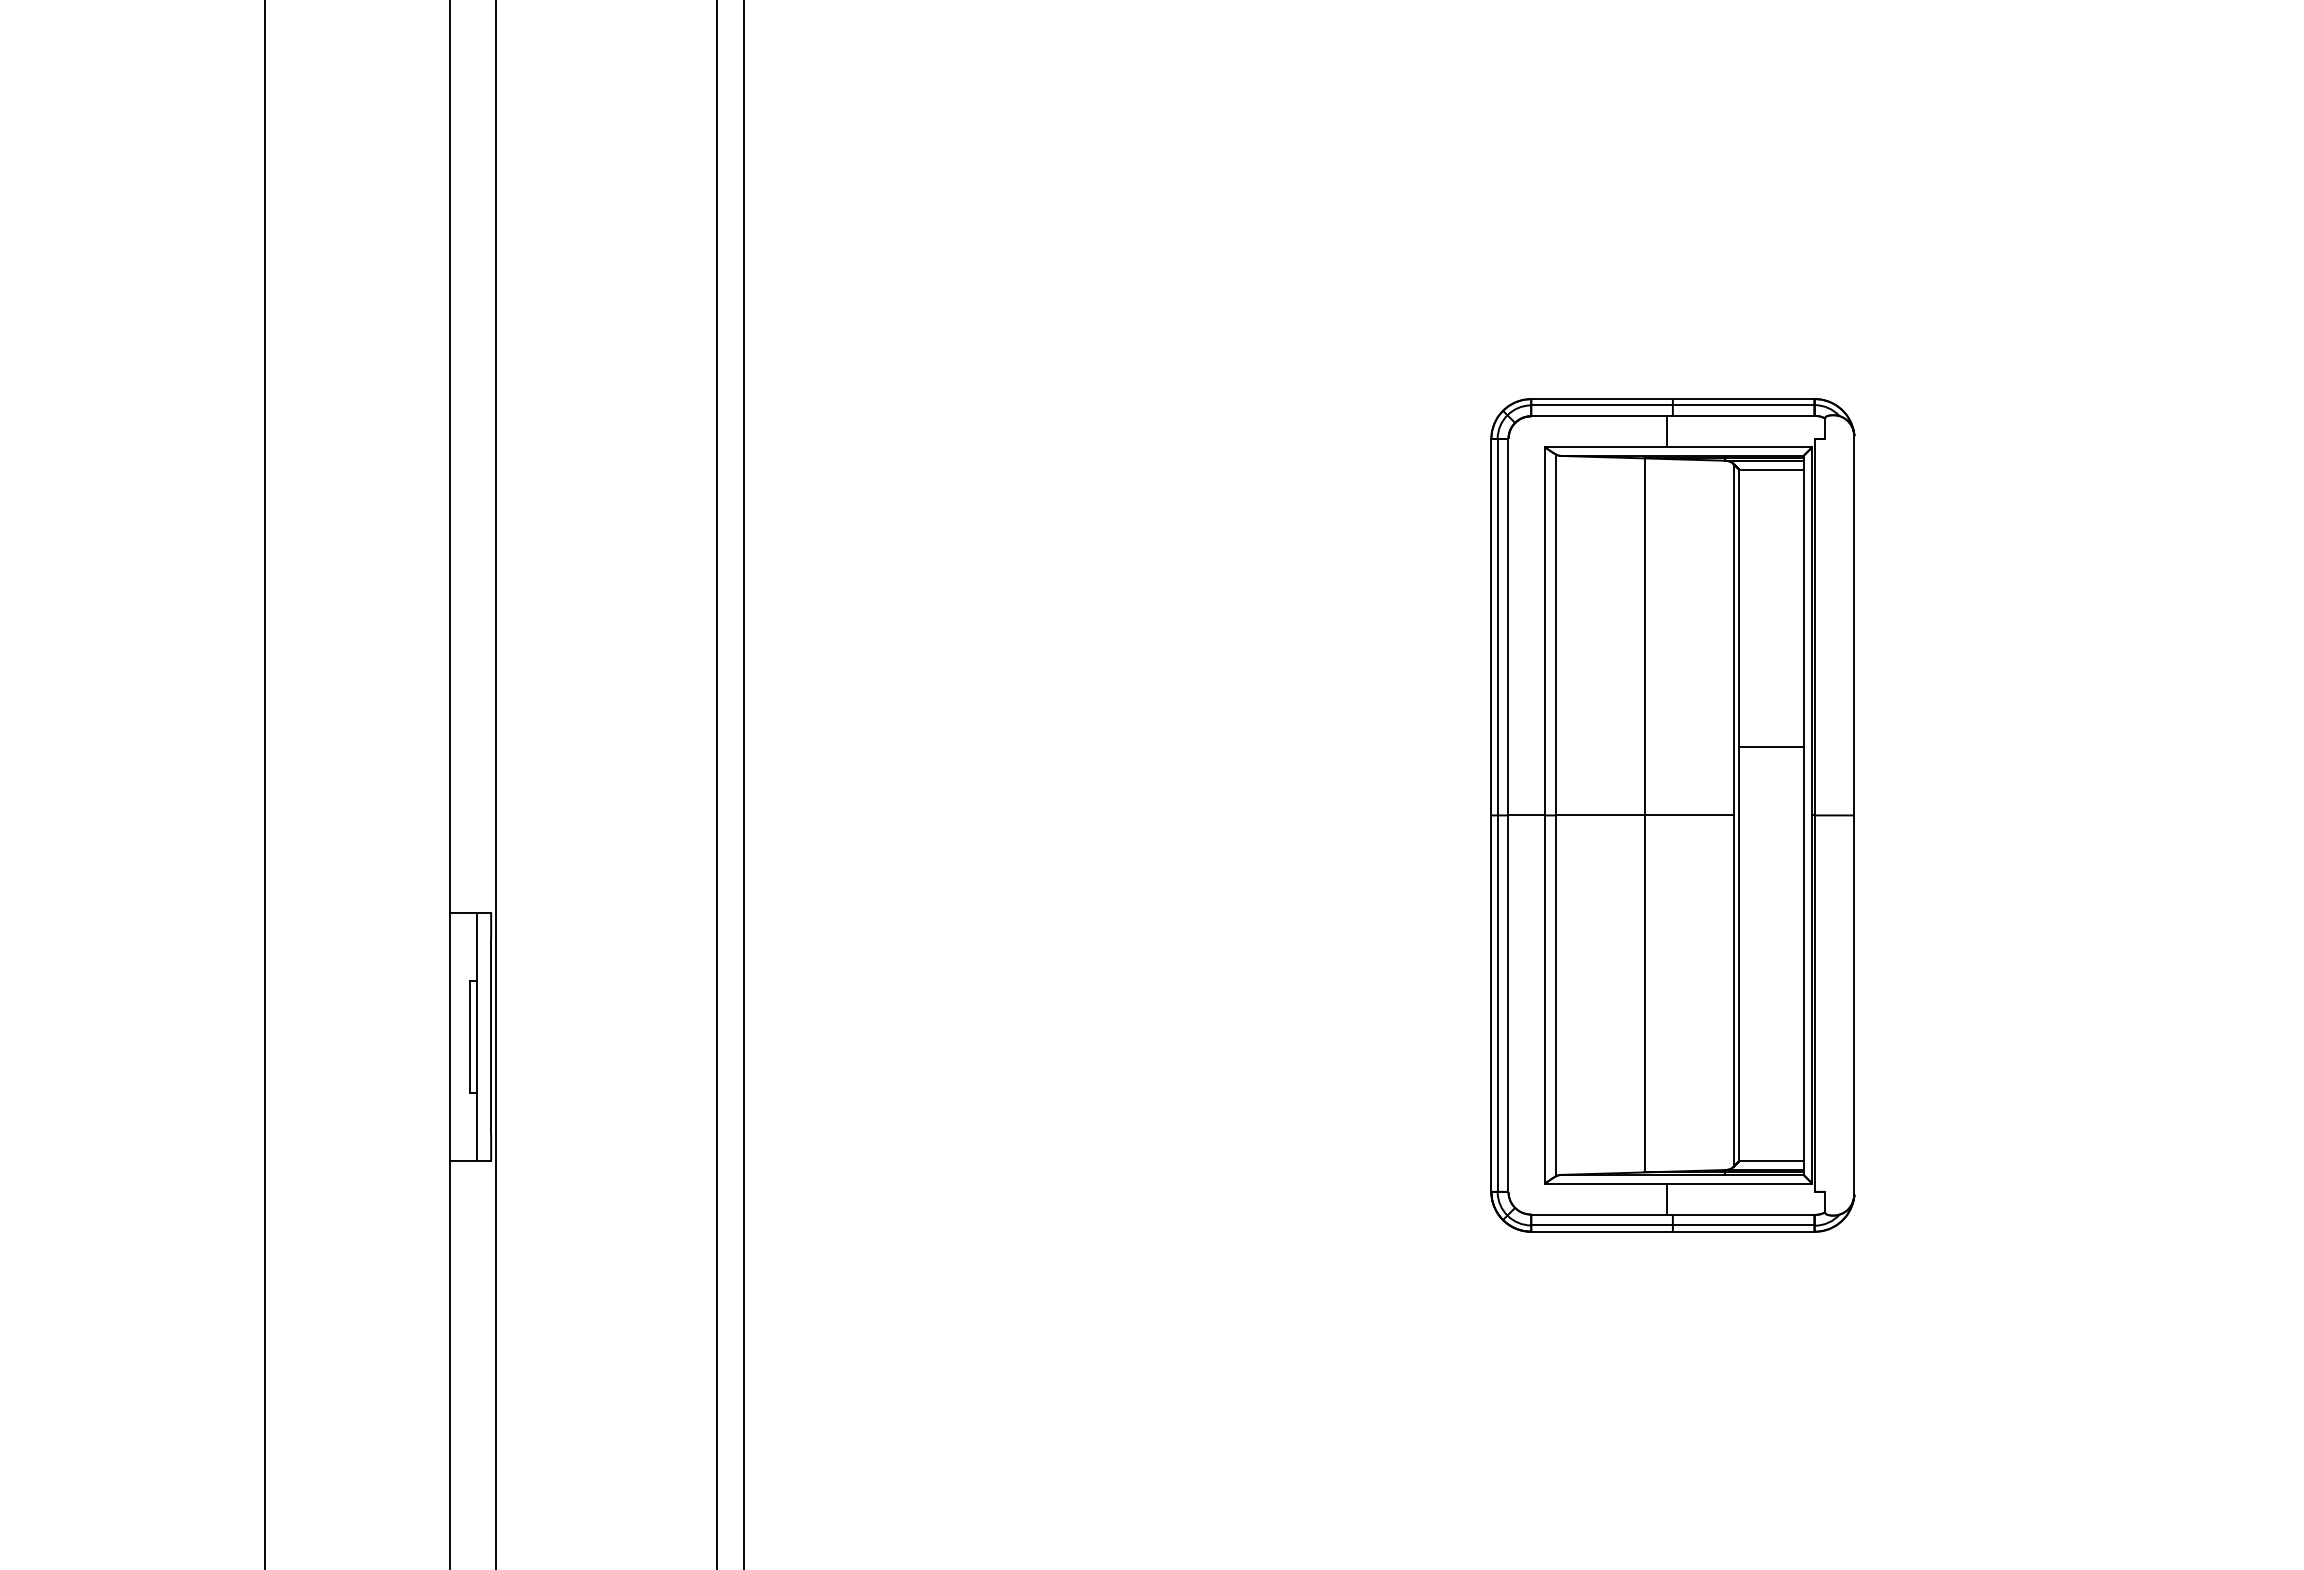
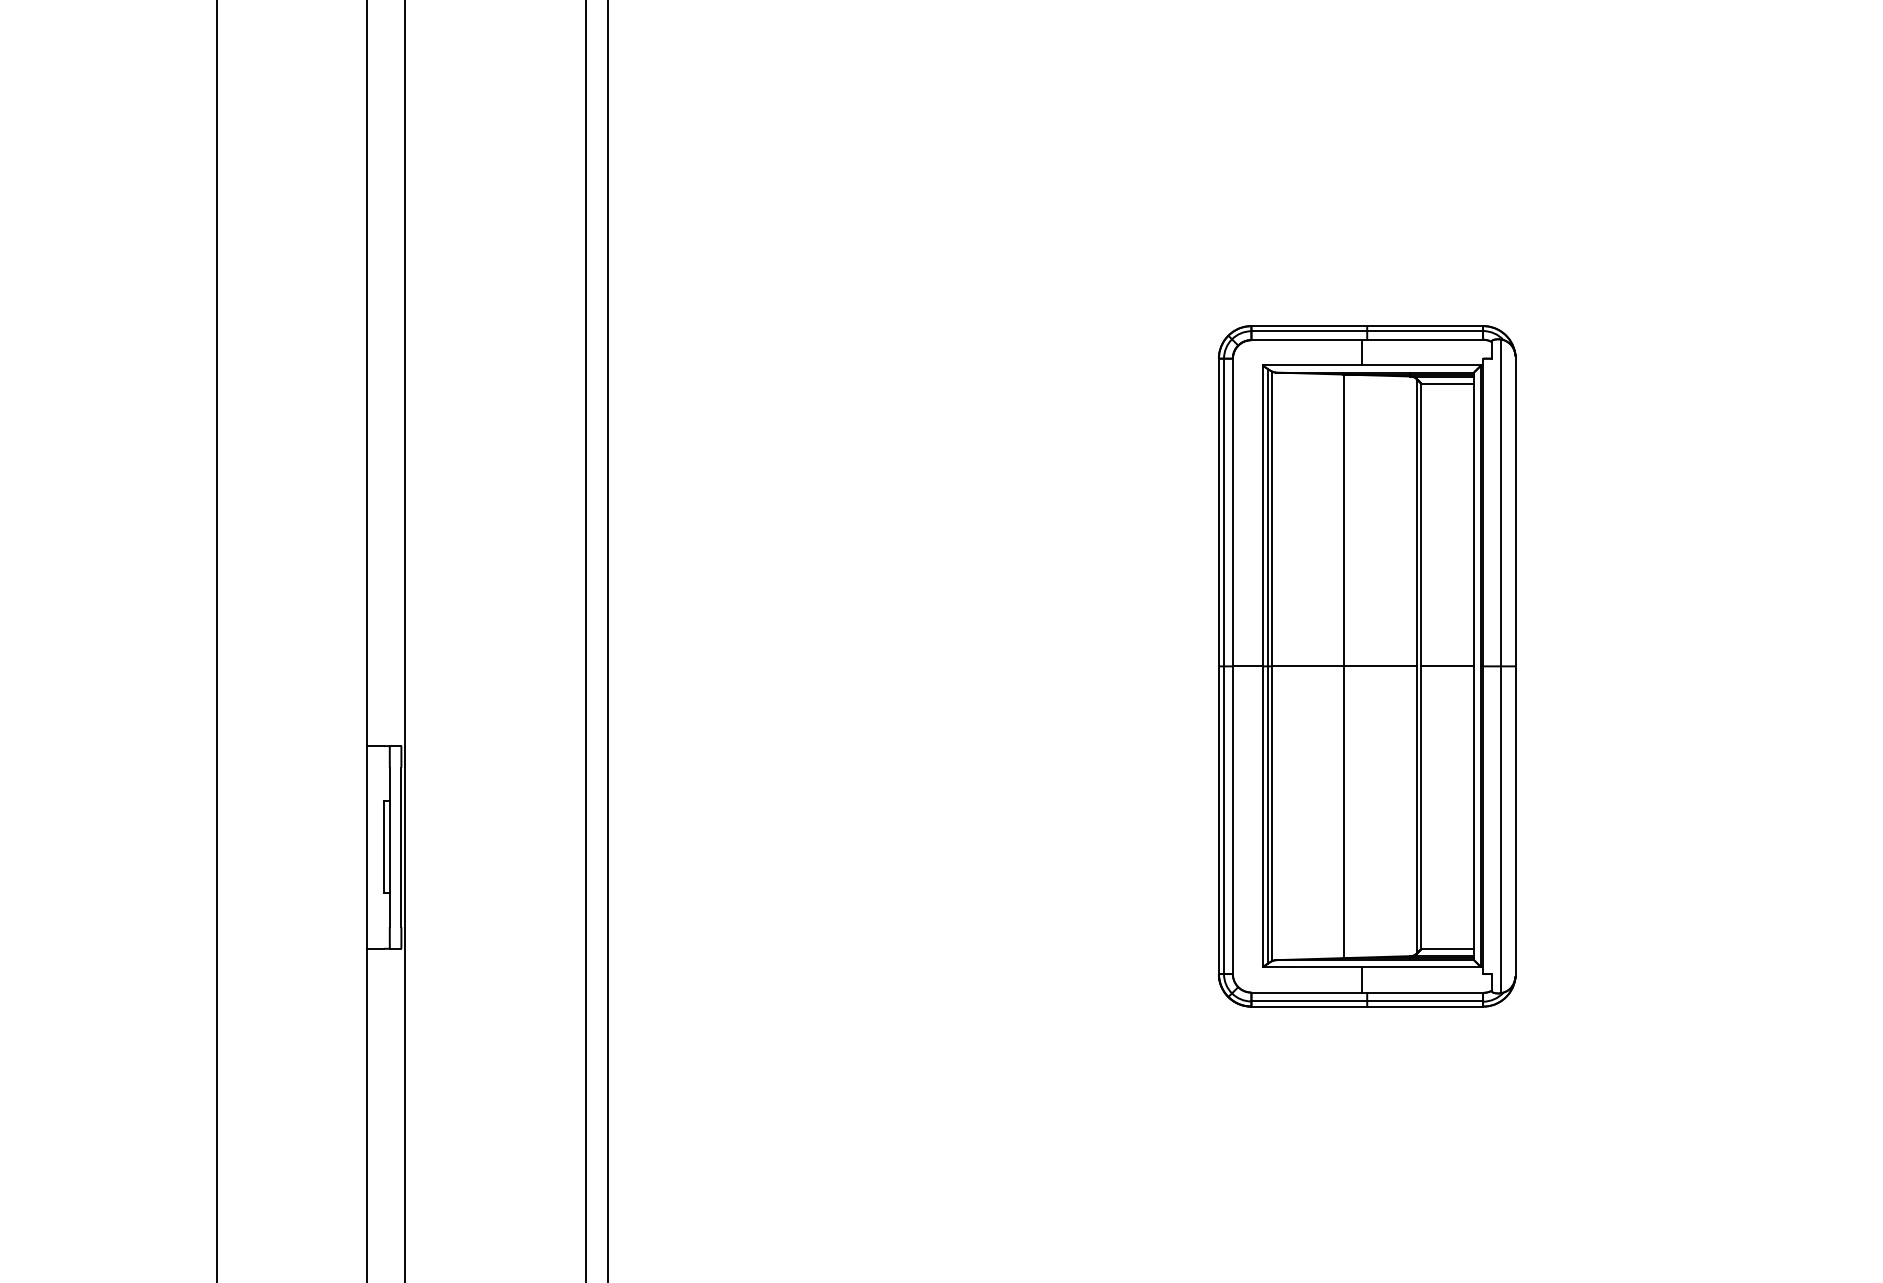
line: (1771, 747) -> (1447, 666), moved
line: (1550, 815) -> (1267, 666), added
line: (1836, 815) -> (1500, 666), added

